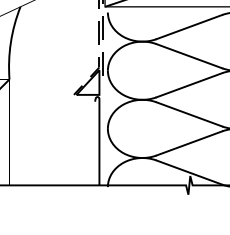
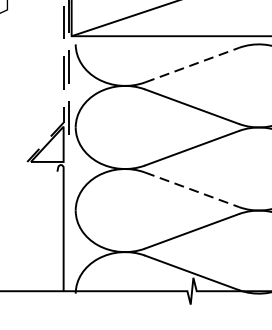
line: (189, 26) -> (192, 64), solid -> dashed
line: (189, 114) -> (192, 189), solid -> dashed

